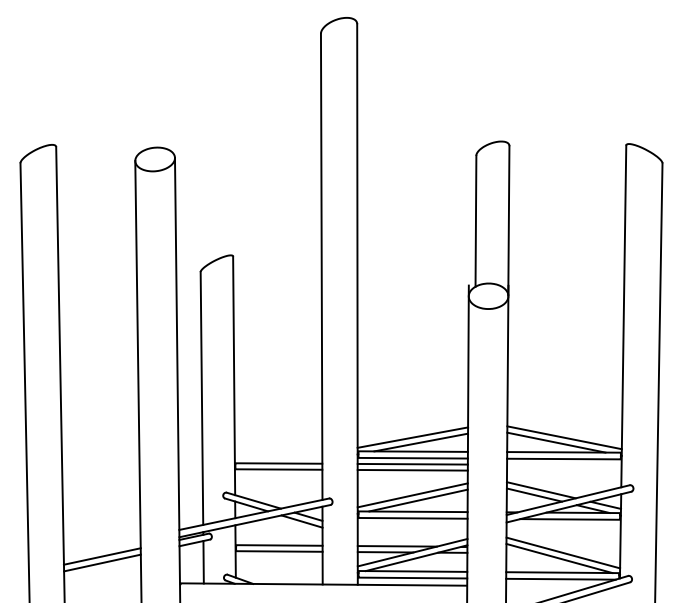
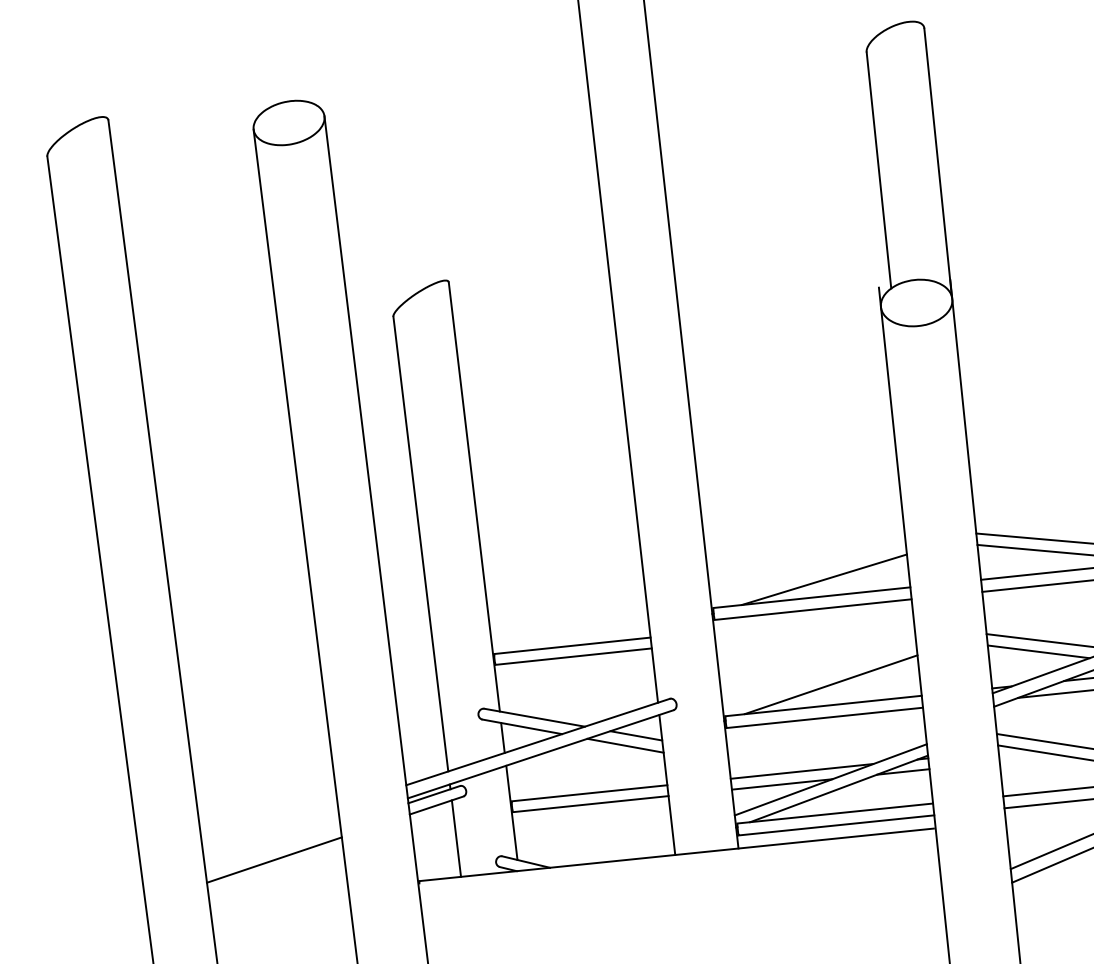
line: (412, 437) -> (807, 572), removed
line: (412, 463) -> (812, 619), removed
line: (412, 469) -> (814, 630), removed
line: (412, 495) -> (819, 676), removed
line: (101, 556) -> (271, 848), removed

